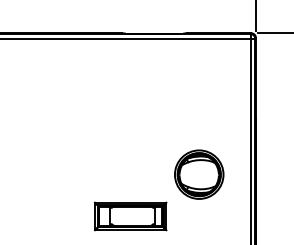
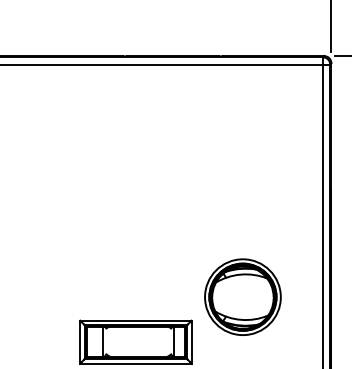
part: (199, 174) -> (243, 296), moved

